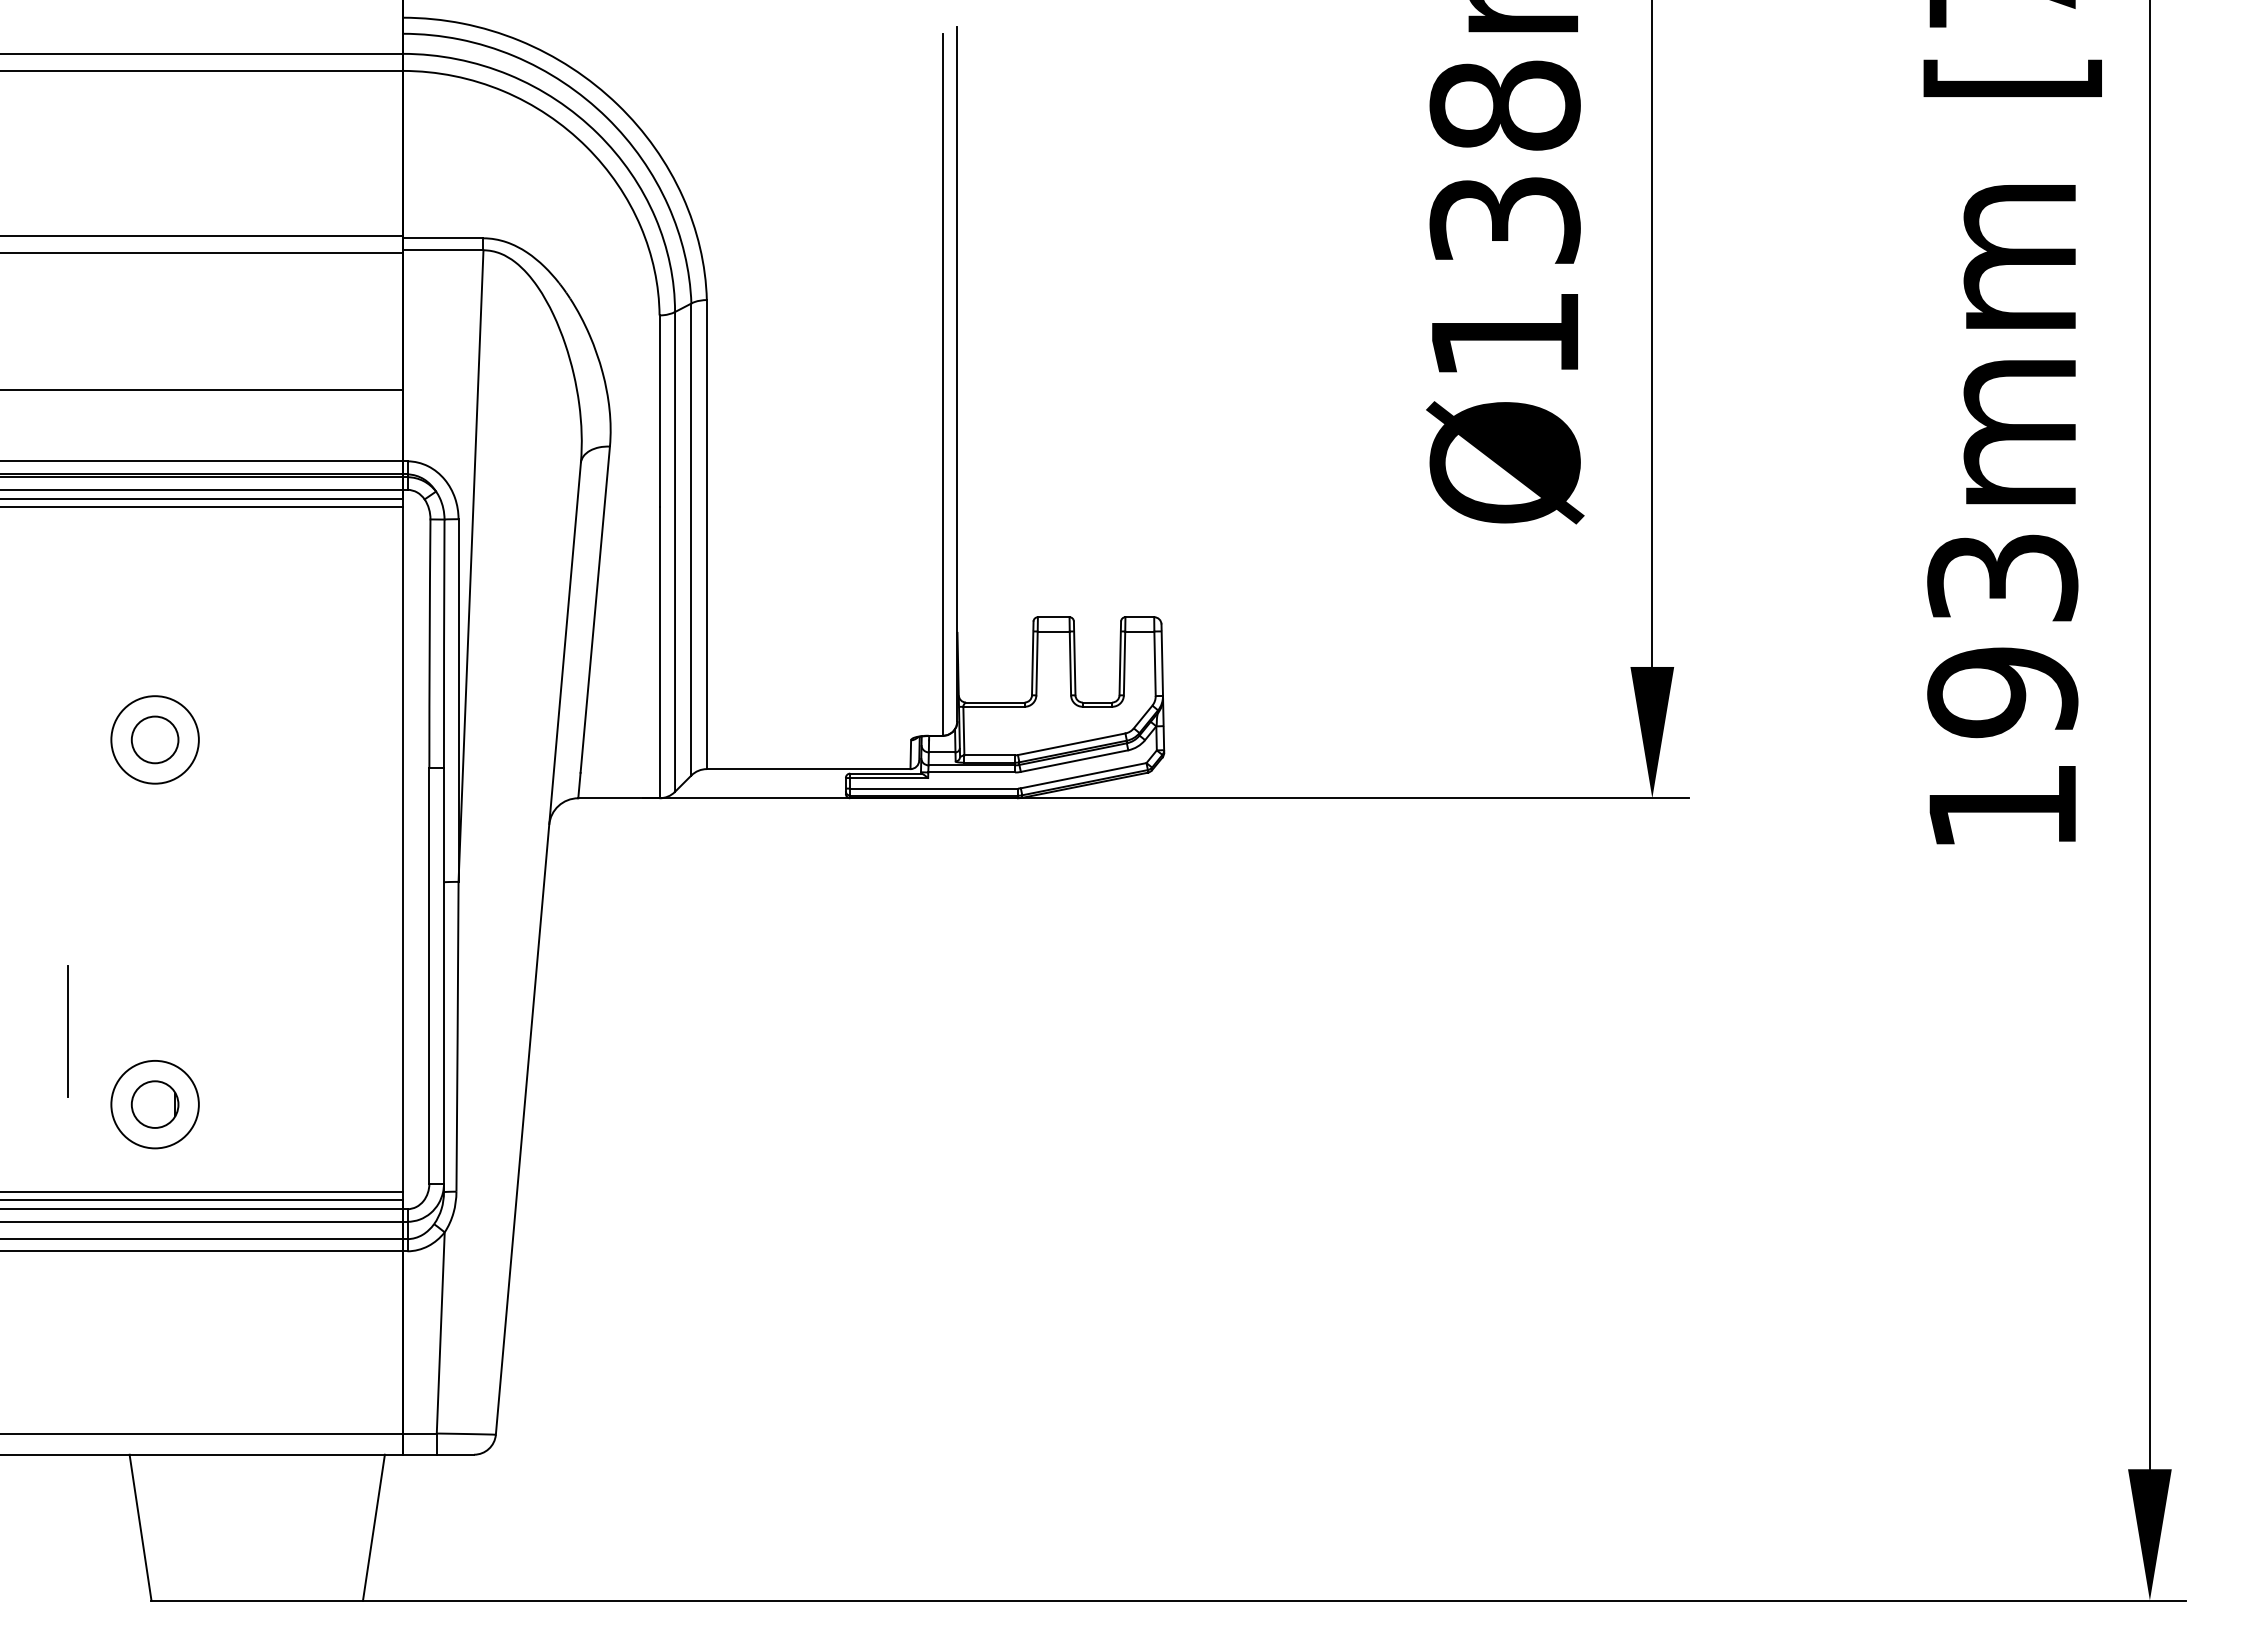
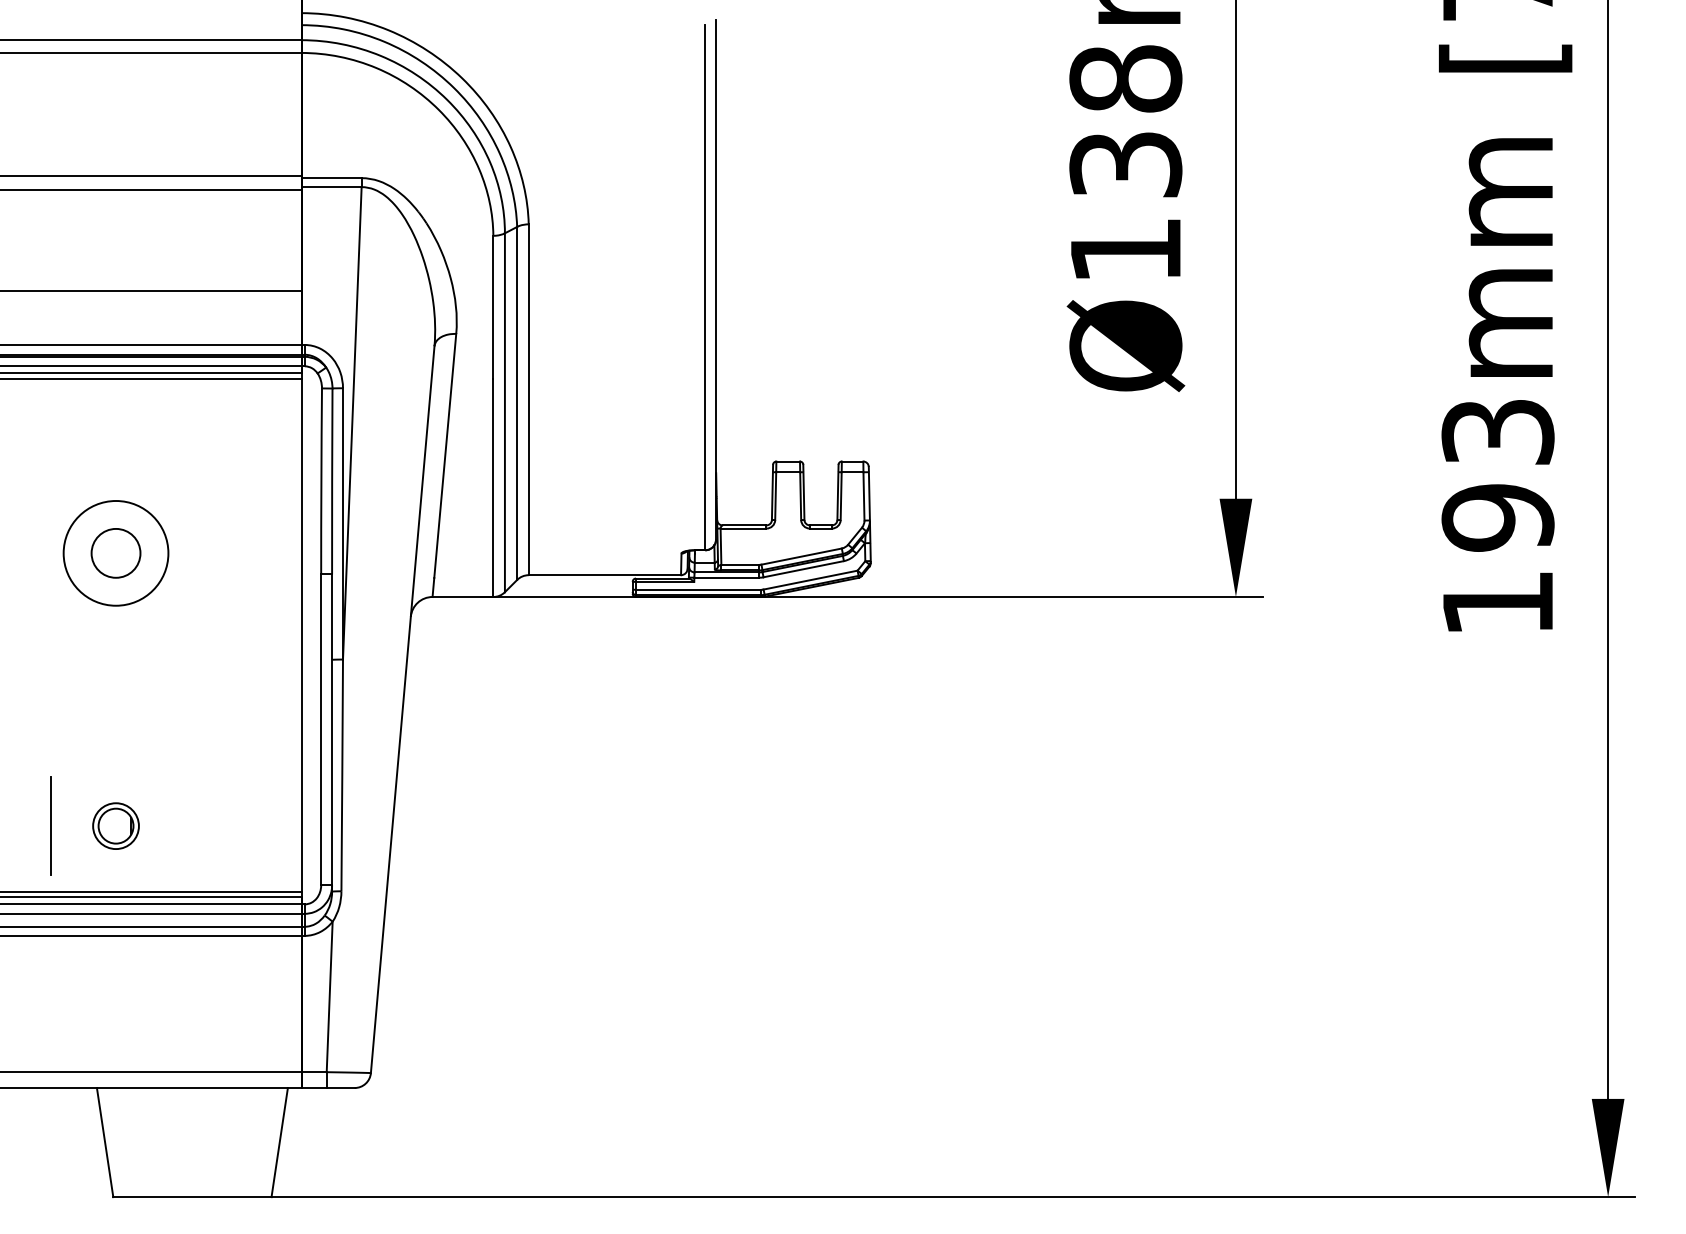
circle: (154, 739) -> (115, 553), size x1.4
circle: (154, 739) -> (115, 553), size x1.6
line: (67, 1031) -> (50, 826), moved
circle: (154, 1104) -> (115, 826), size x0.7

